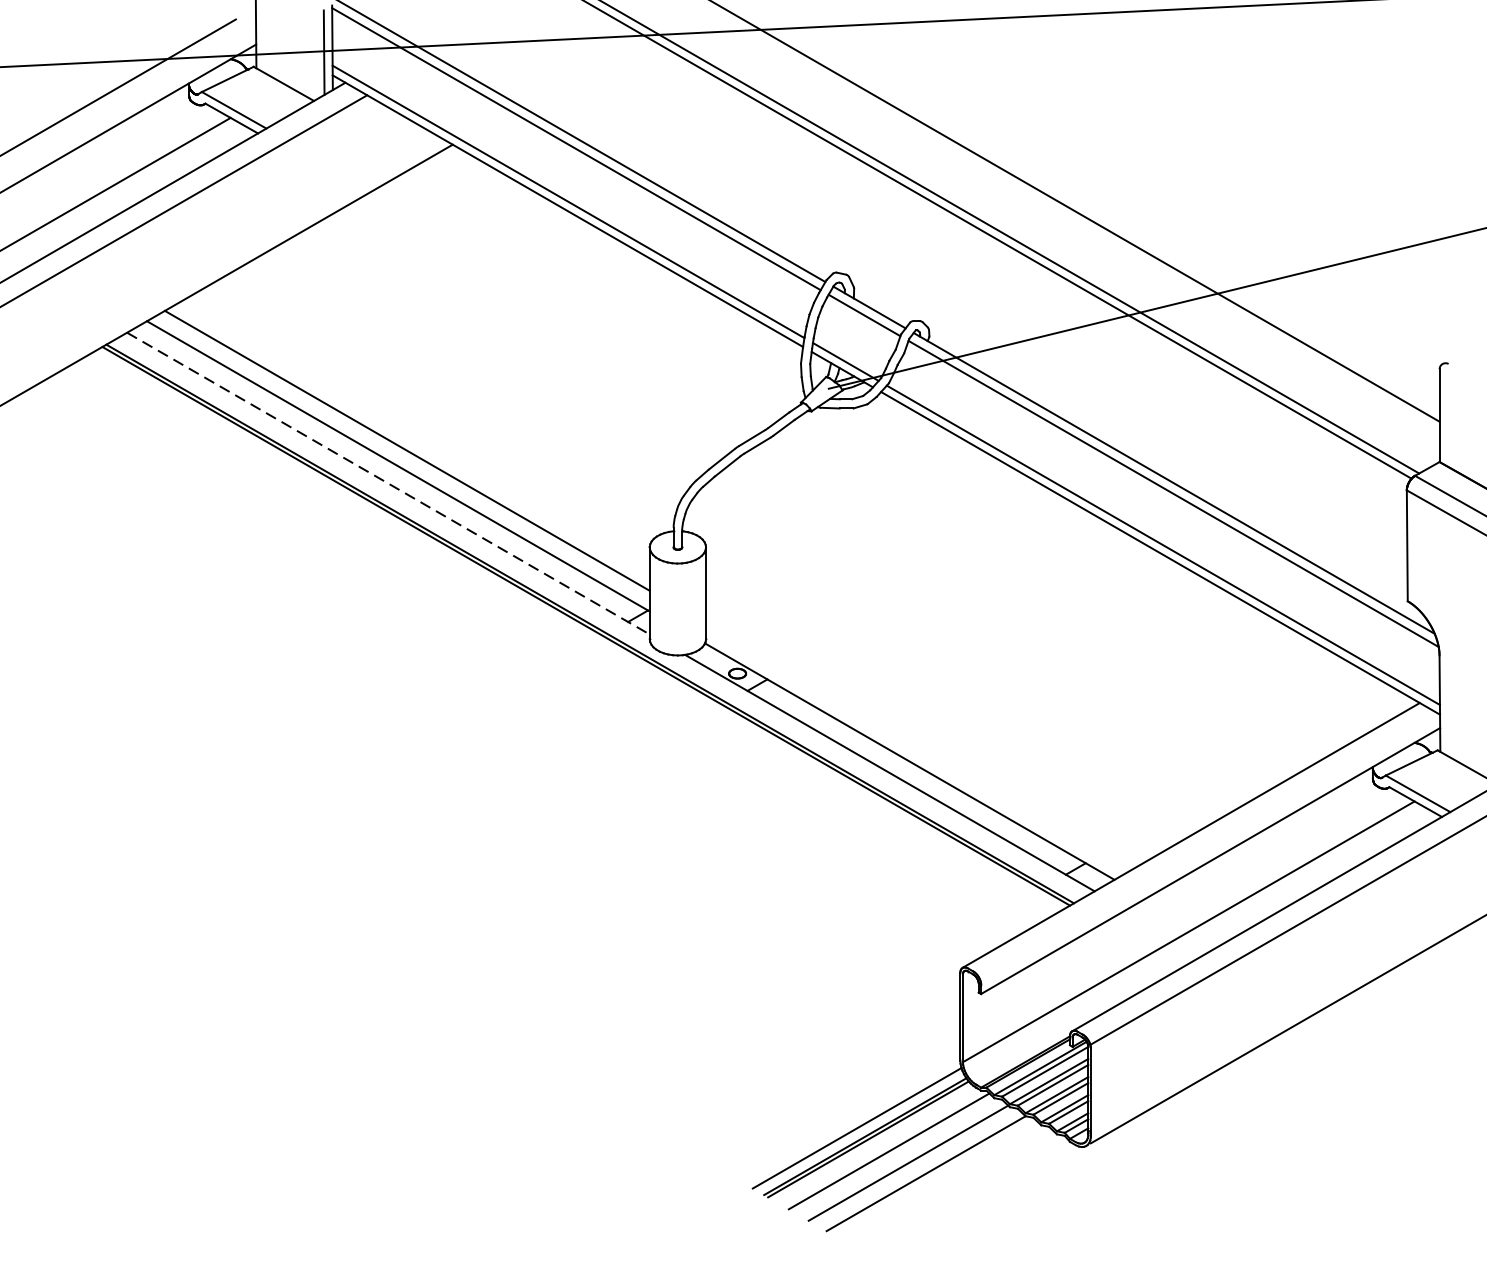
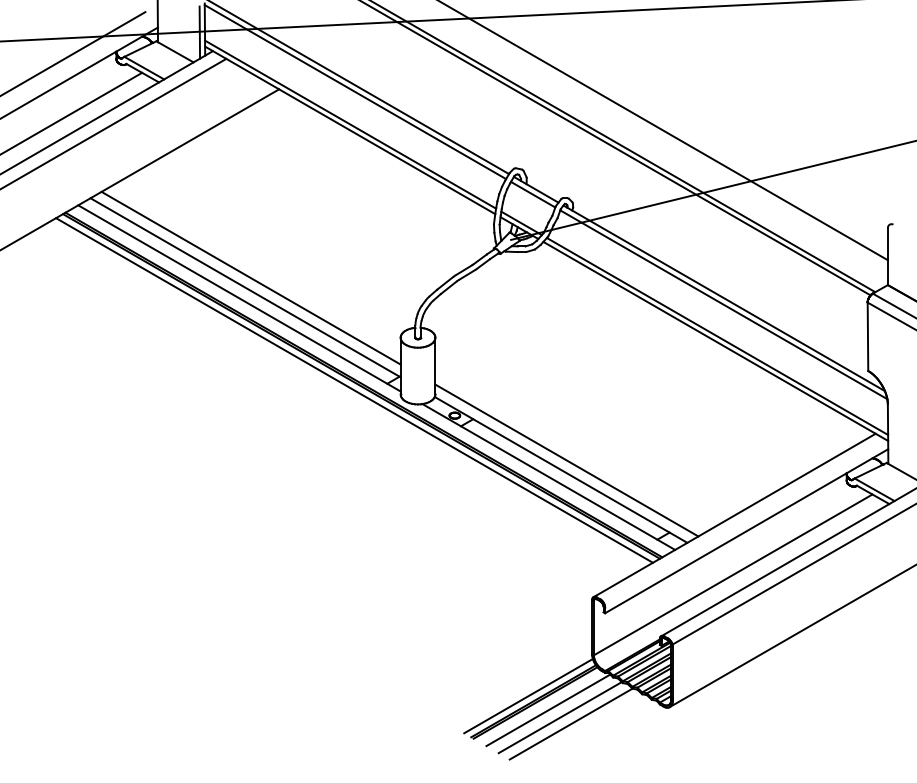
line: (388, 483) -> (239, 298), dashed -> solid
line: (574, 632) -> (354, 390), added
line: (918, 746) -> (566, 460), added

